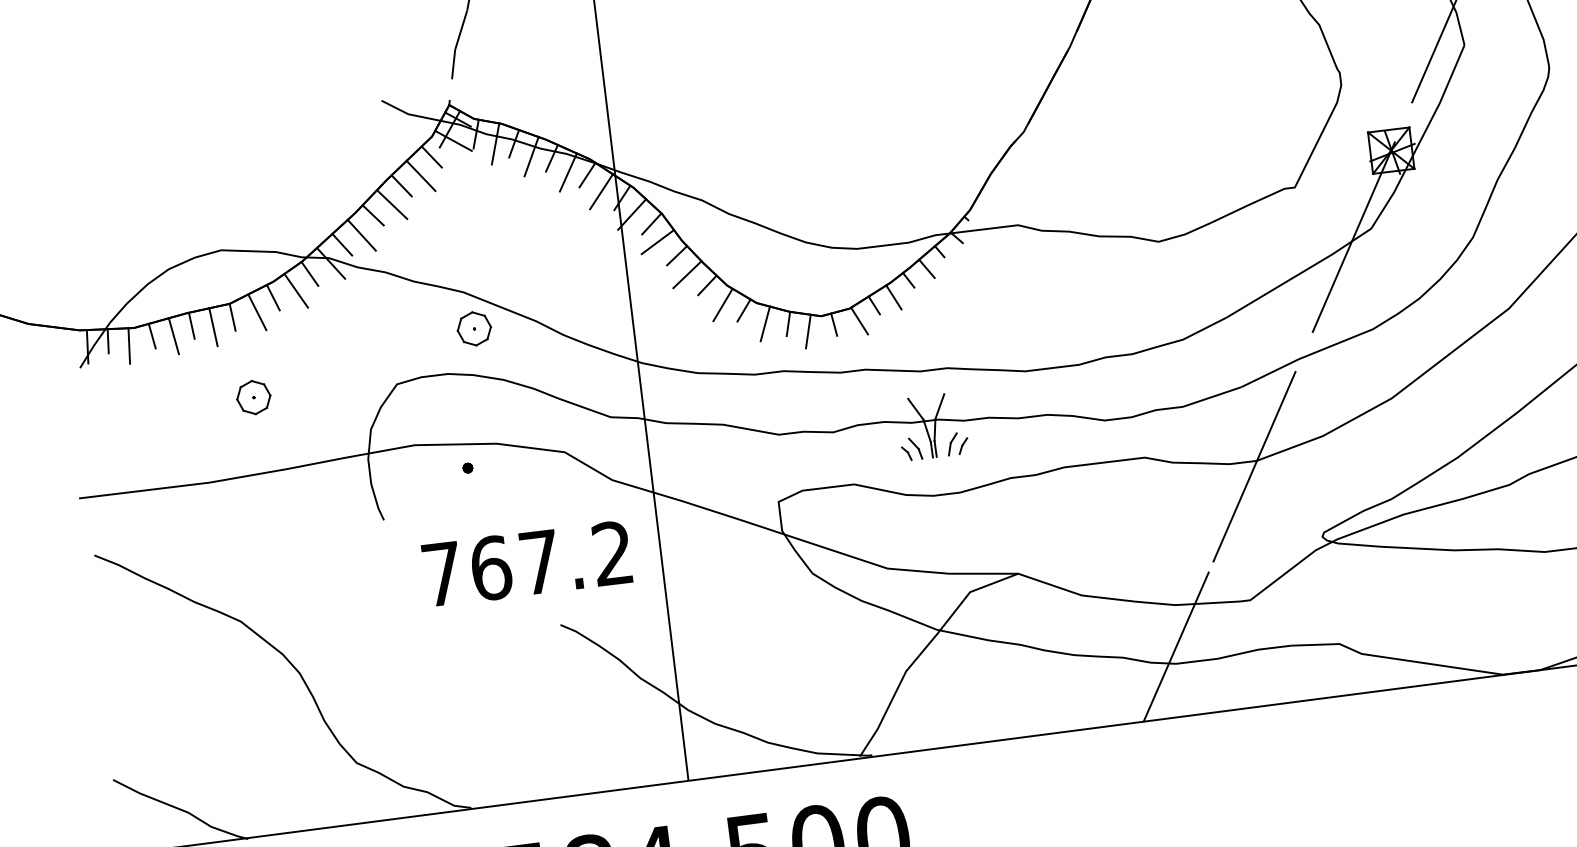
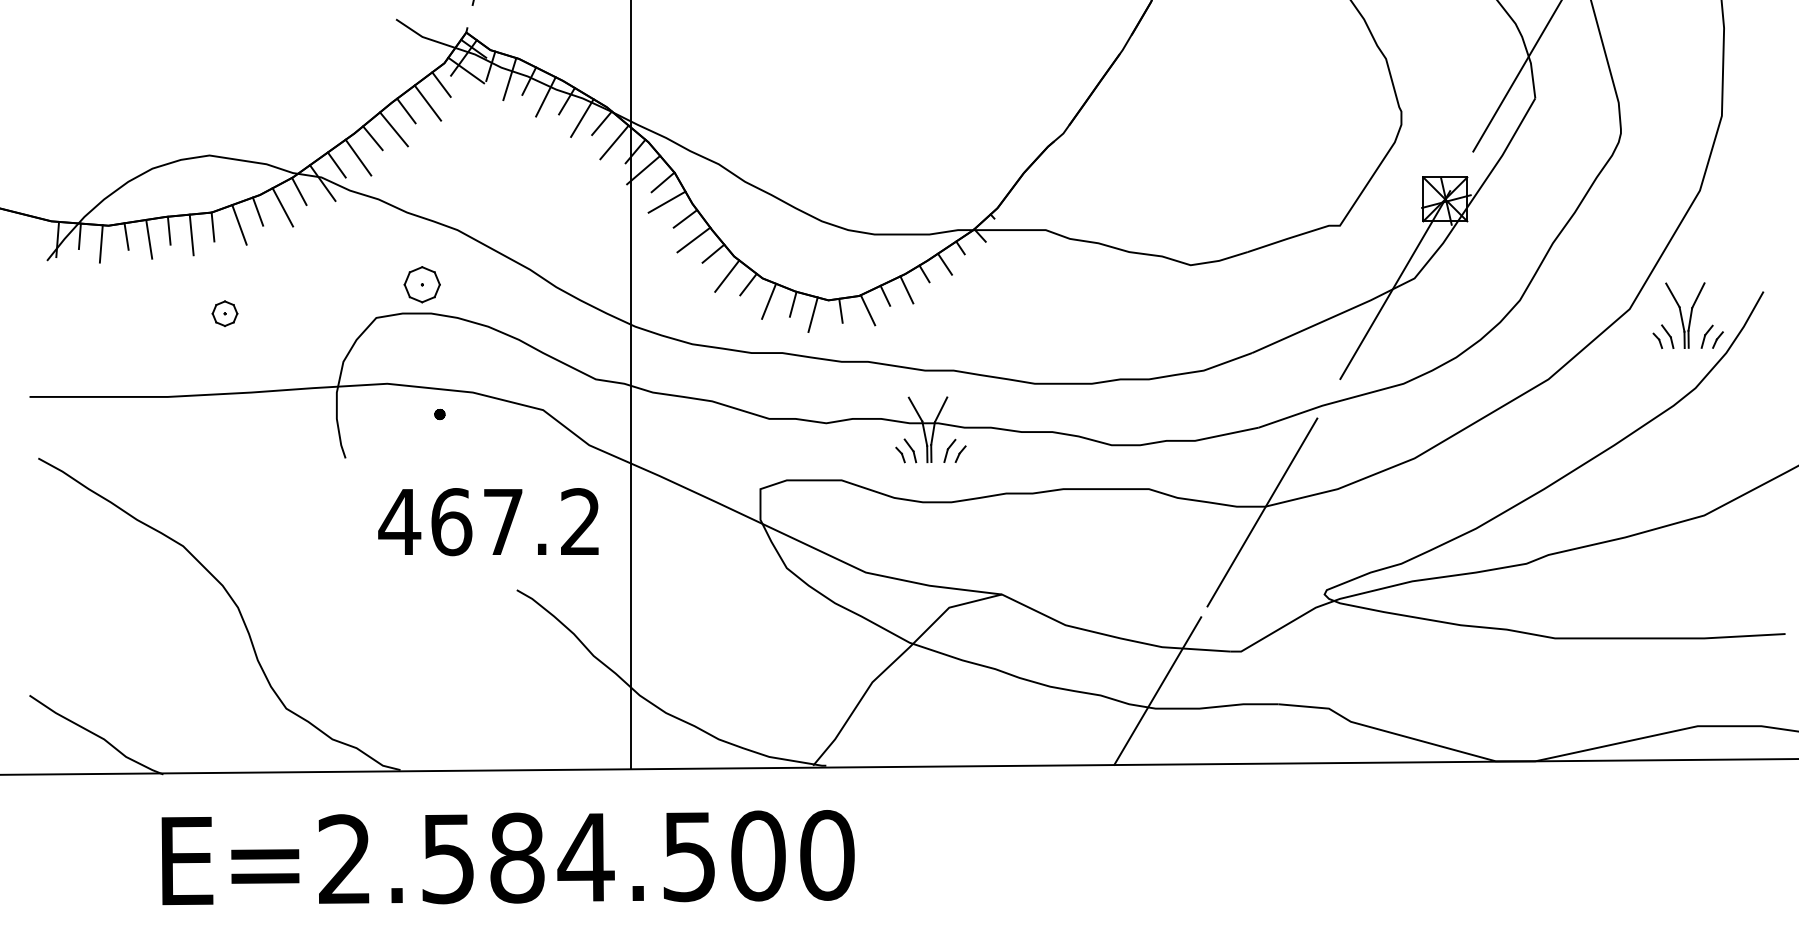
part: (473, 328) -> (421, 284), moved
part: (253, 397) -> (224, 313), size x0.7
text: (442, 573) -> (399, 521), 767.2 -> 467.2

